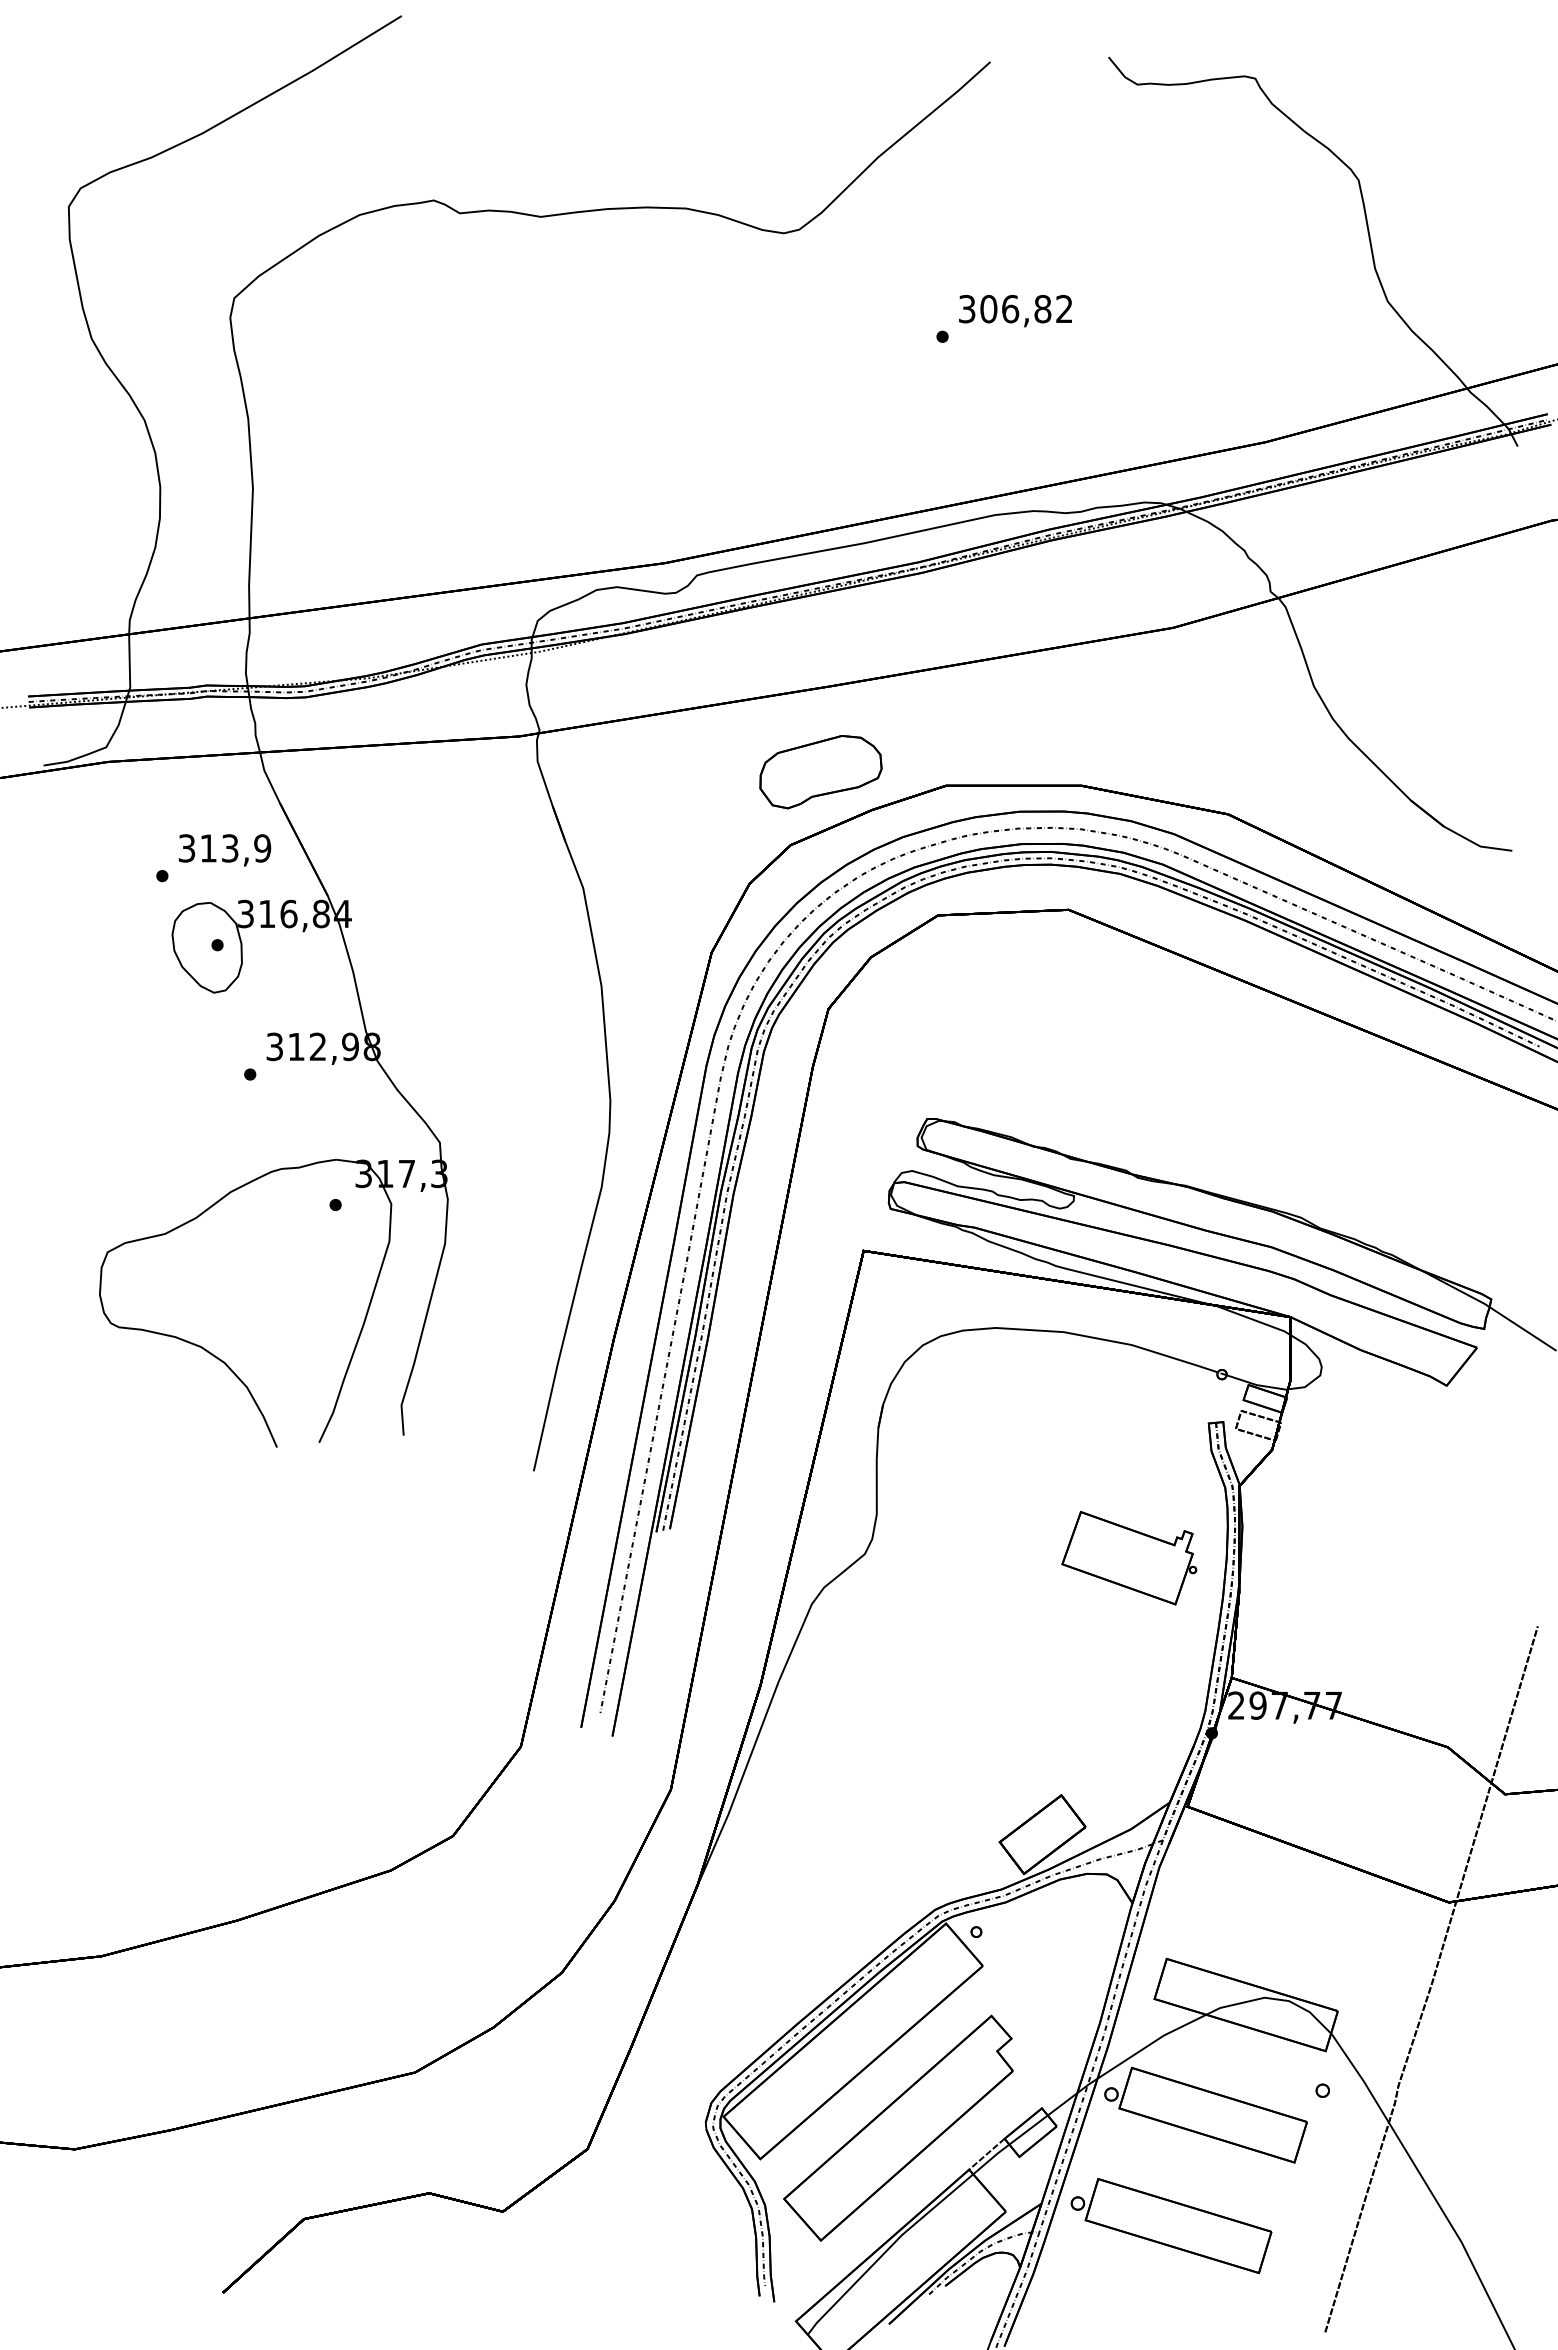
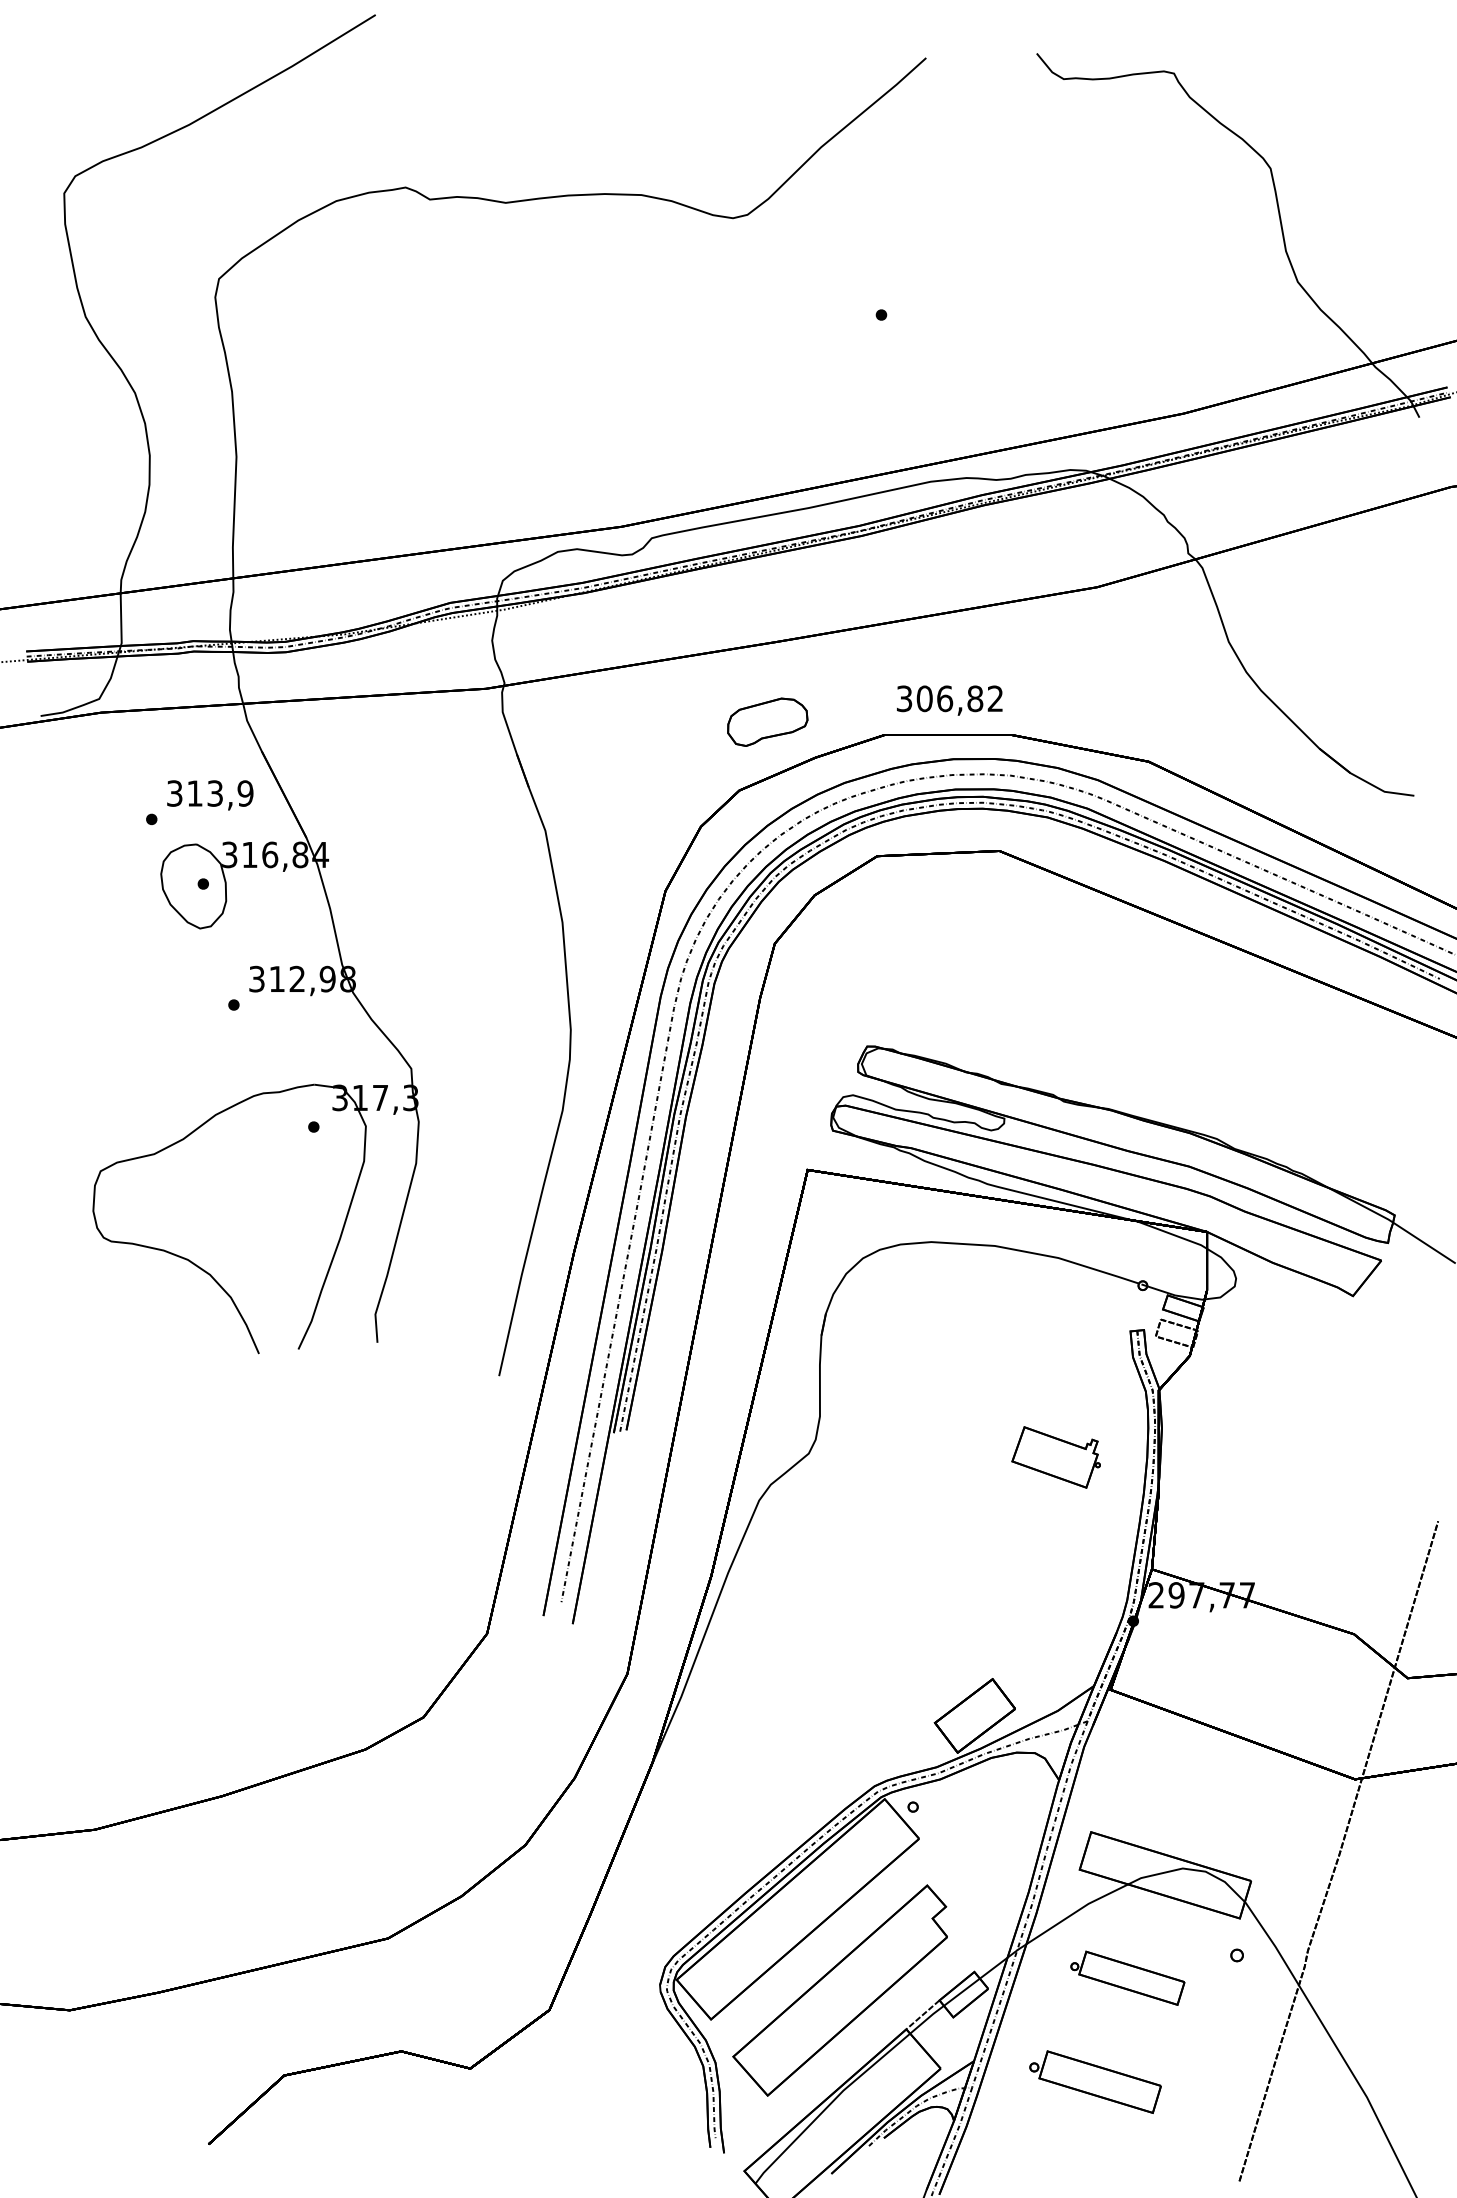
text: (1015, 311) -> (949, 701), moved
part: (820, 772) -> (767, 722), size x0.7
part: (1129, 1558) -> (1056, 1457), size x0.7
part: (1205, 2114) -> (1127, 1977), size x0.6
part: (1171, 2226) -> (1095, 2082), size x0.7

